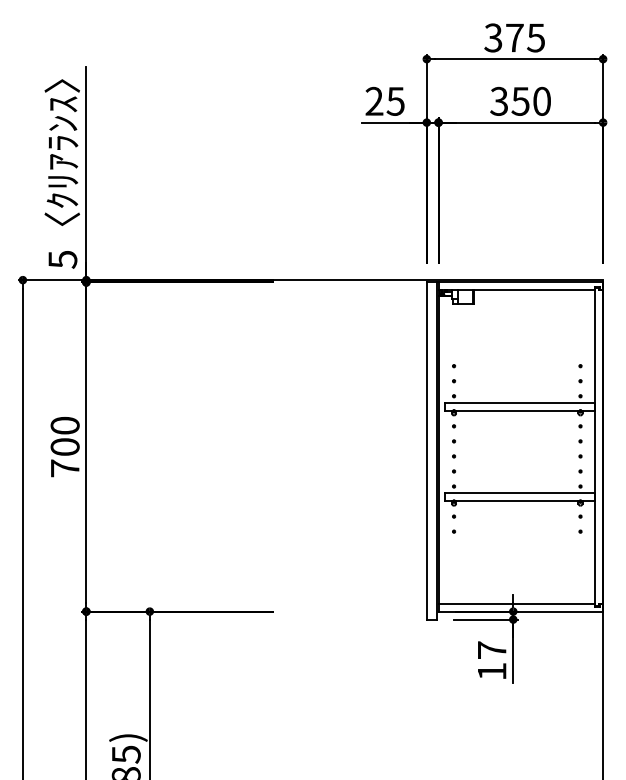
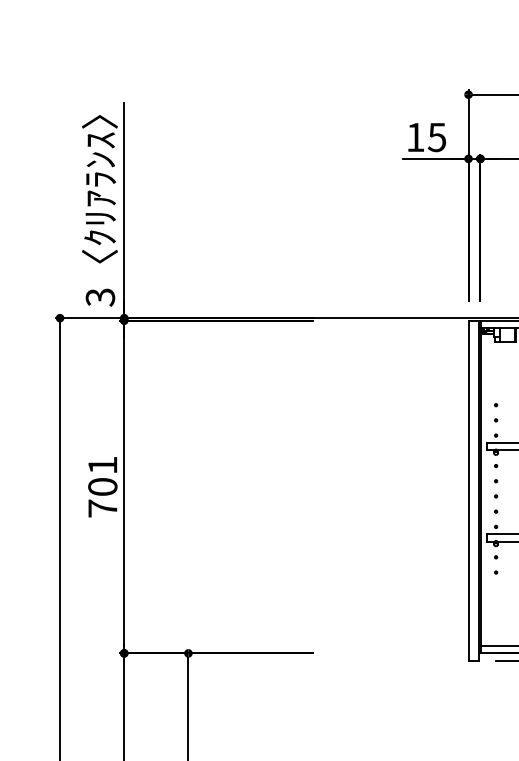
text: (374, 100) -> (415, 136), 25 -> 15
text: (62, 259) -> (100, 297), 5 -> 3
text: (64, 425) -> (102, 465), 700 -> 701

